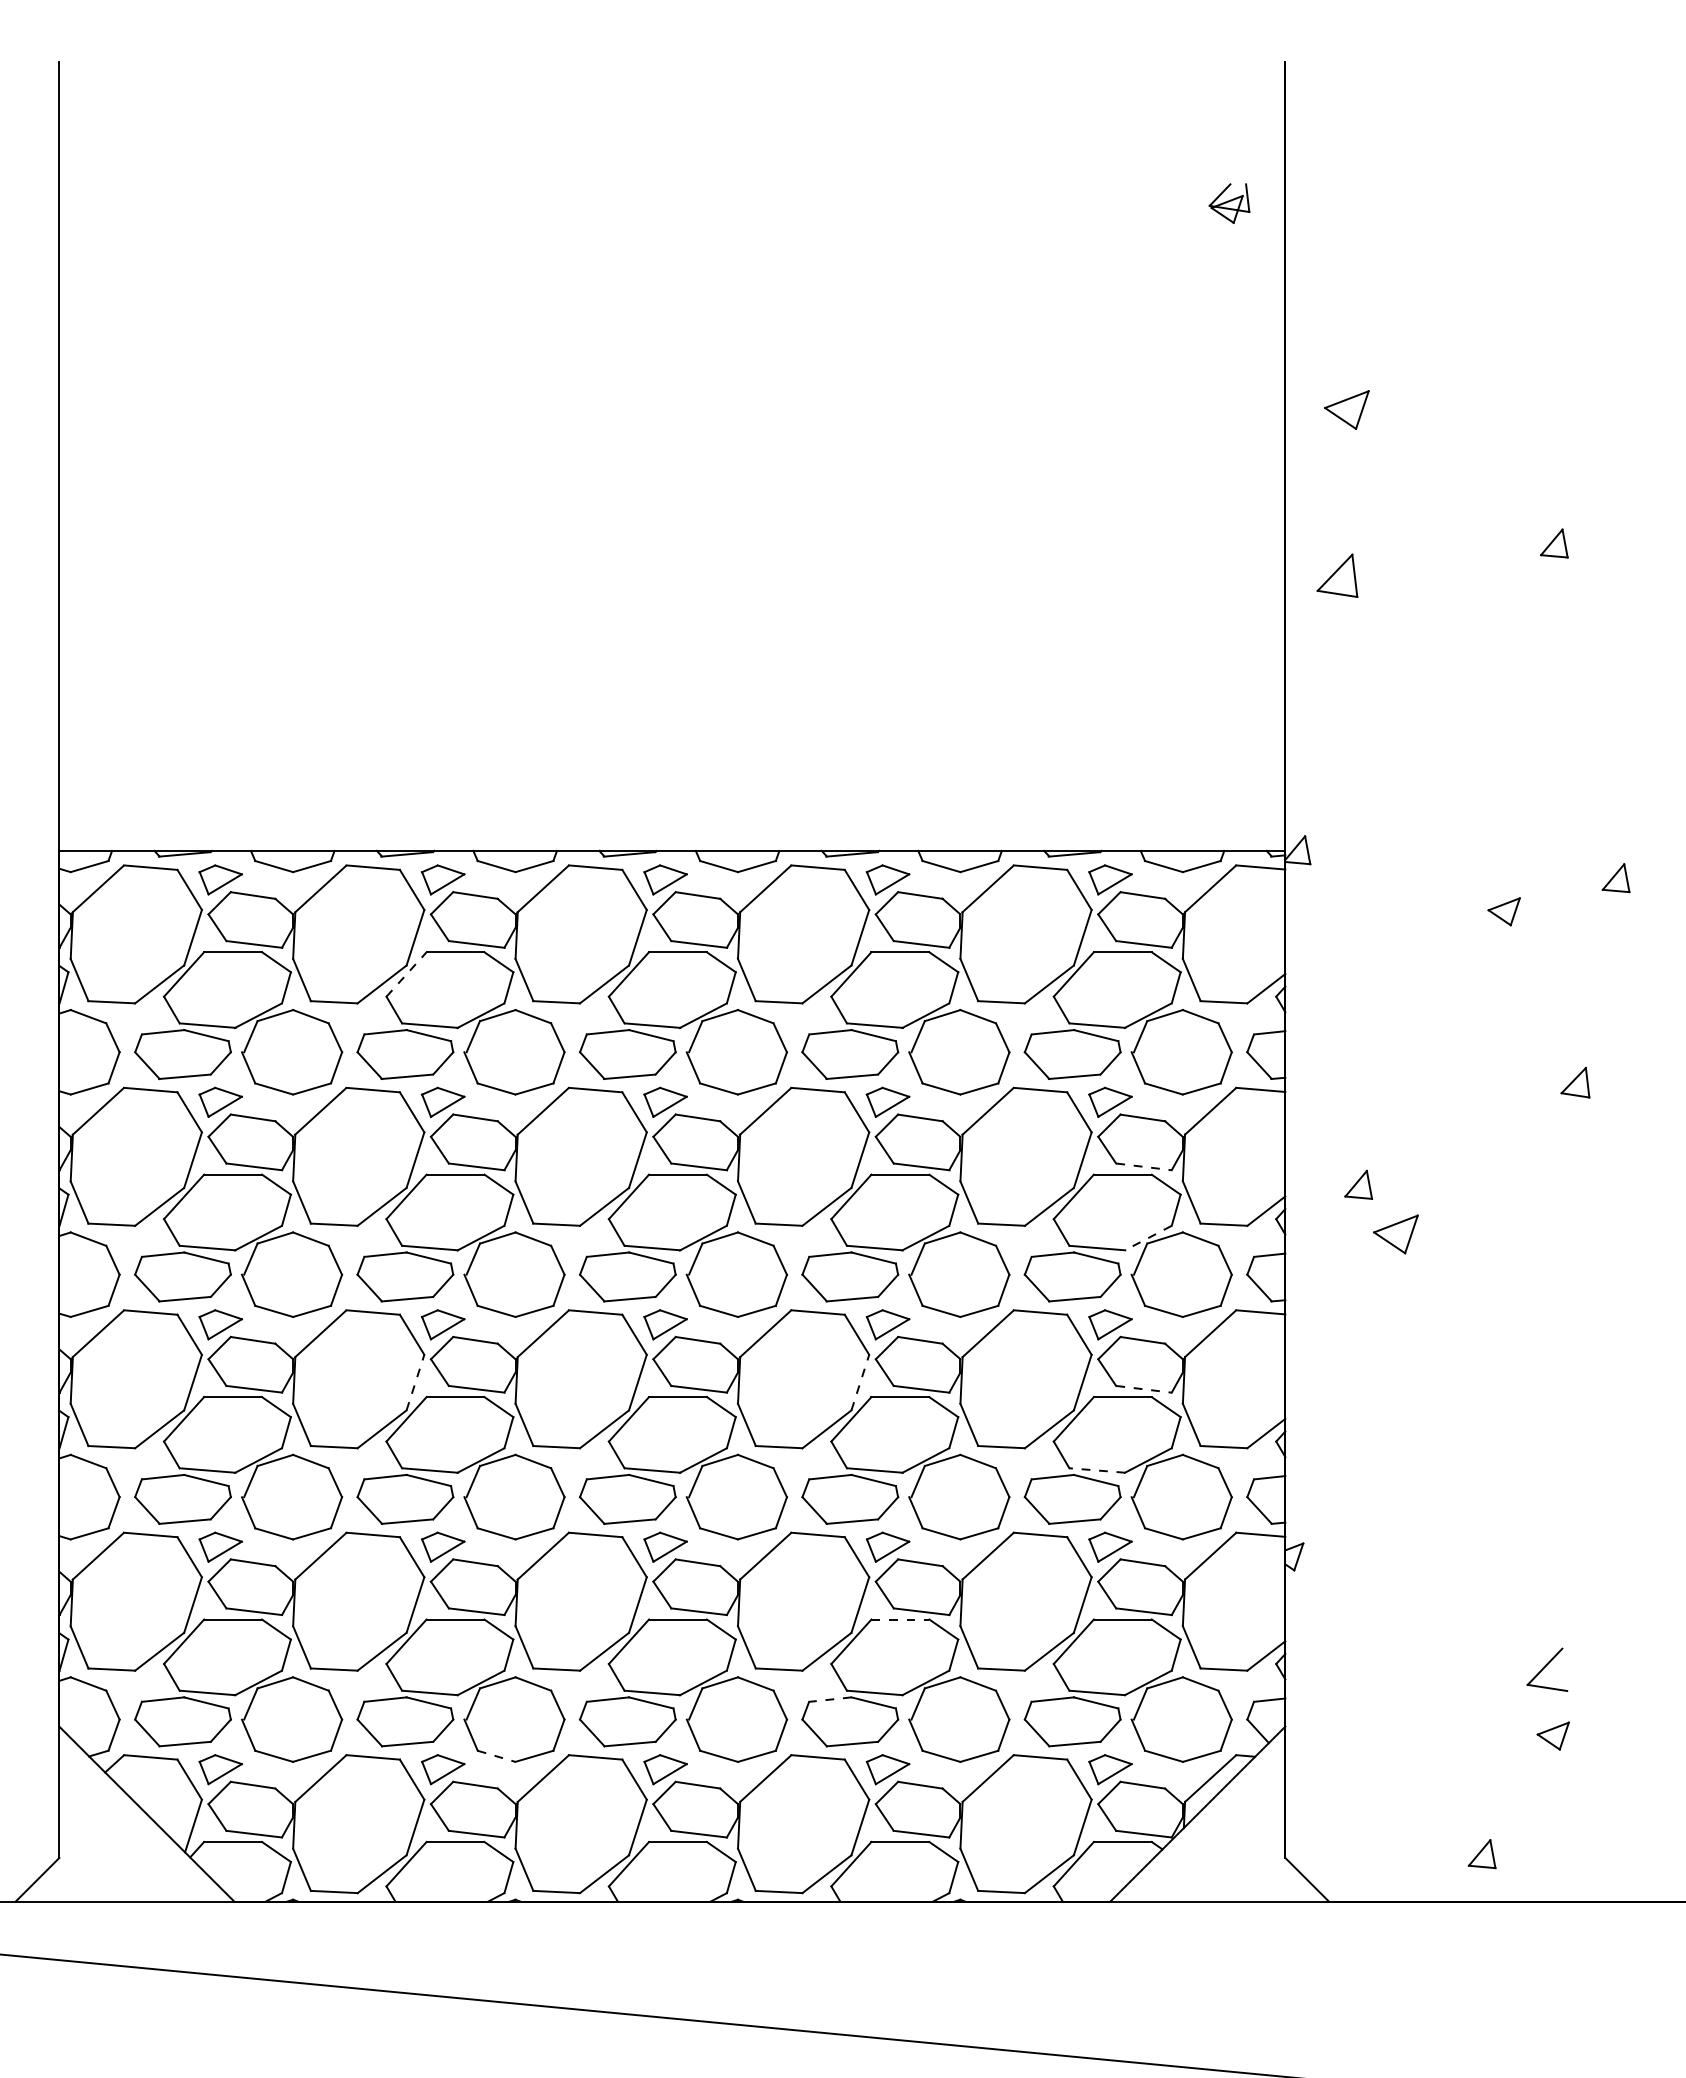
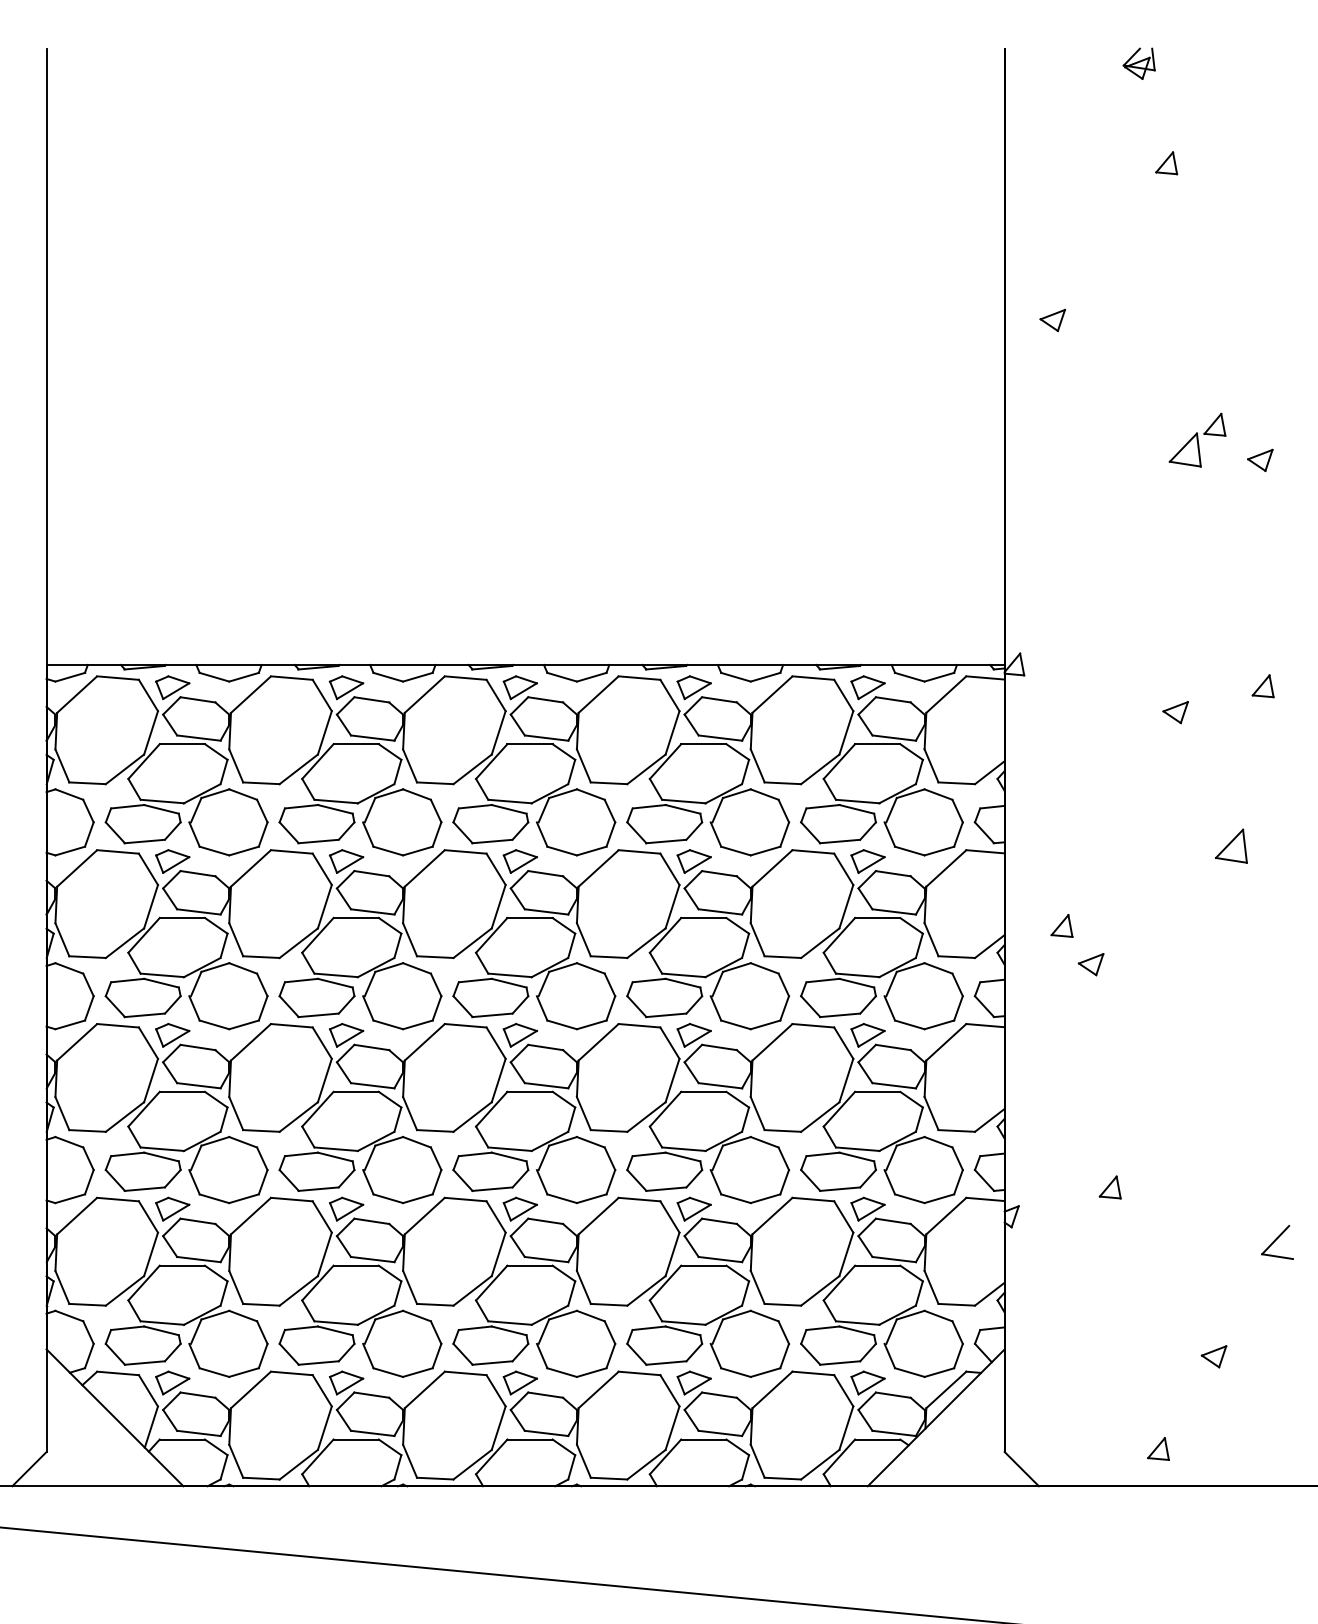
part: (1229, 203) -> (1139, 63), moved
part: (1492, 208) -> (1166, 162), added
part: (1346, 409) -> (1052, 320), size x0.71
part: (1337, 575) -> (1185, 449), moved
part: (1612, 588) -> (1260, 459), added
line: (406, 974) -> (317, 761), dashed -> solid
part: (1575, 1082) -> (1231, 845), size x1.43
line: (1144, 1166) -> (894, 911), dashed -> solid
part: (1395, 1233) -> (1090, 964), size x0.71
line: (1147, 1238) -> (896, 967), dashed -> solid
line: (415, 1382) -> (324, 1080), dashed -> solid
line: (860, 1382) -> (672, 1080), dashed -> solid
line: (1144, 1389) -> (894, 1085), dashed -> solid
line: (1097, 1470) -> (857, 1149), dashed -> solid
part: (1420, 1519) -> (1110, 1187), added
line: (900, 1619) -> (703, 1265), dashed -> solid
part: (1547, 1669) -> (1277, 1242), moved
line: (830, 1699) -> (649, 1328), dashed -> solid
line: (496, 1756) -> (388, 1372), dashed -> solid

